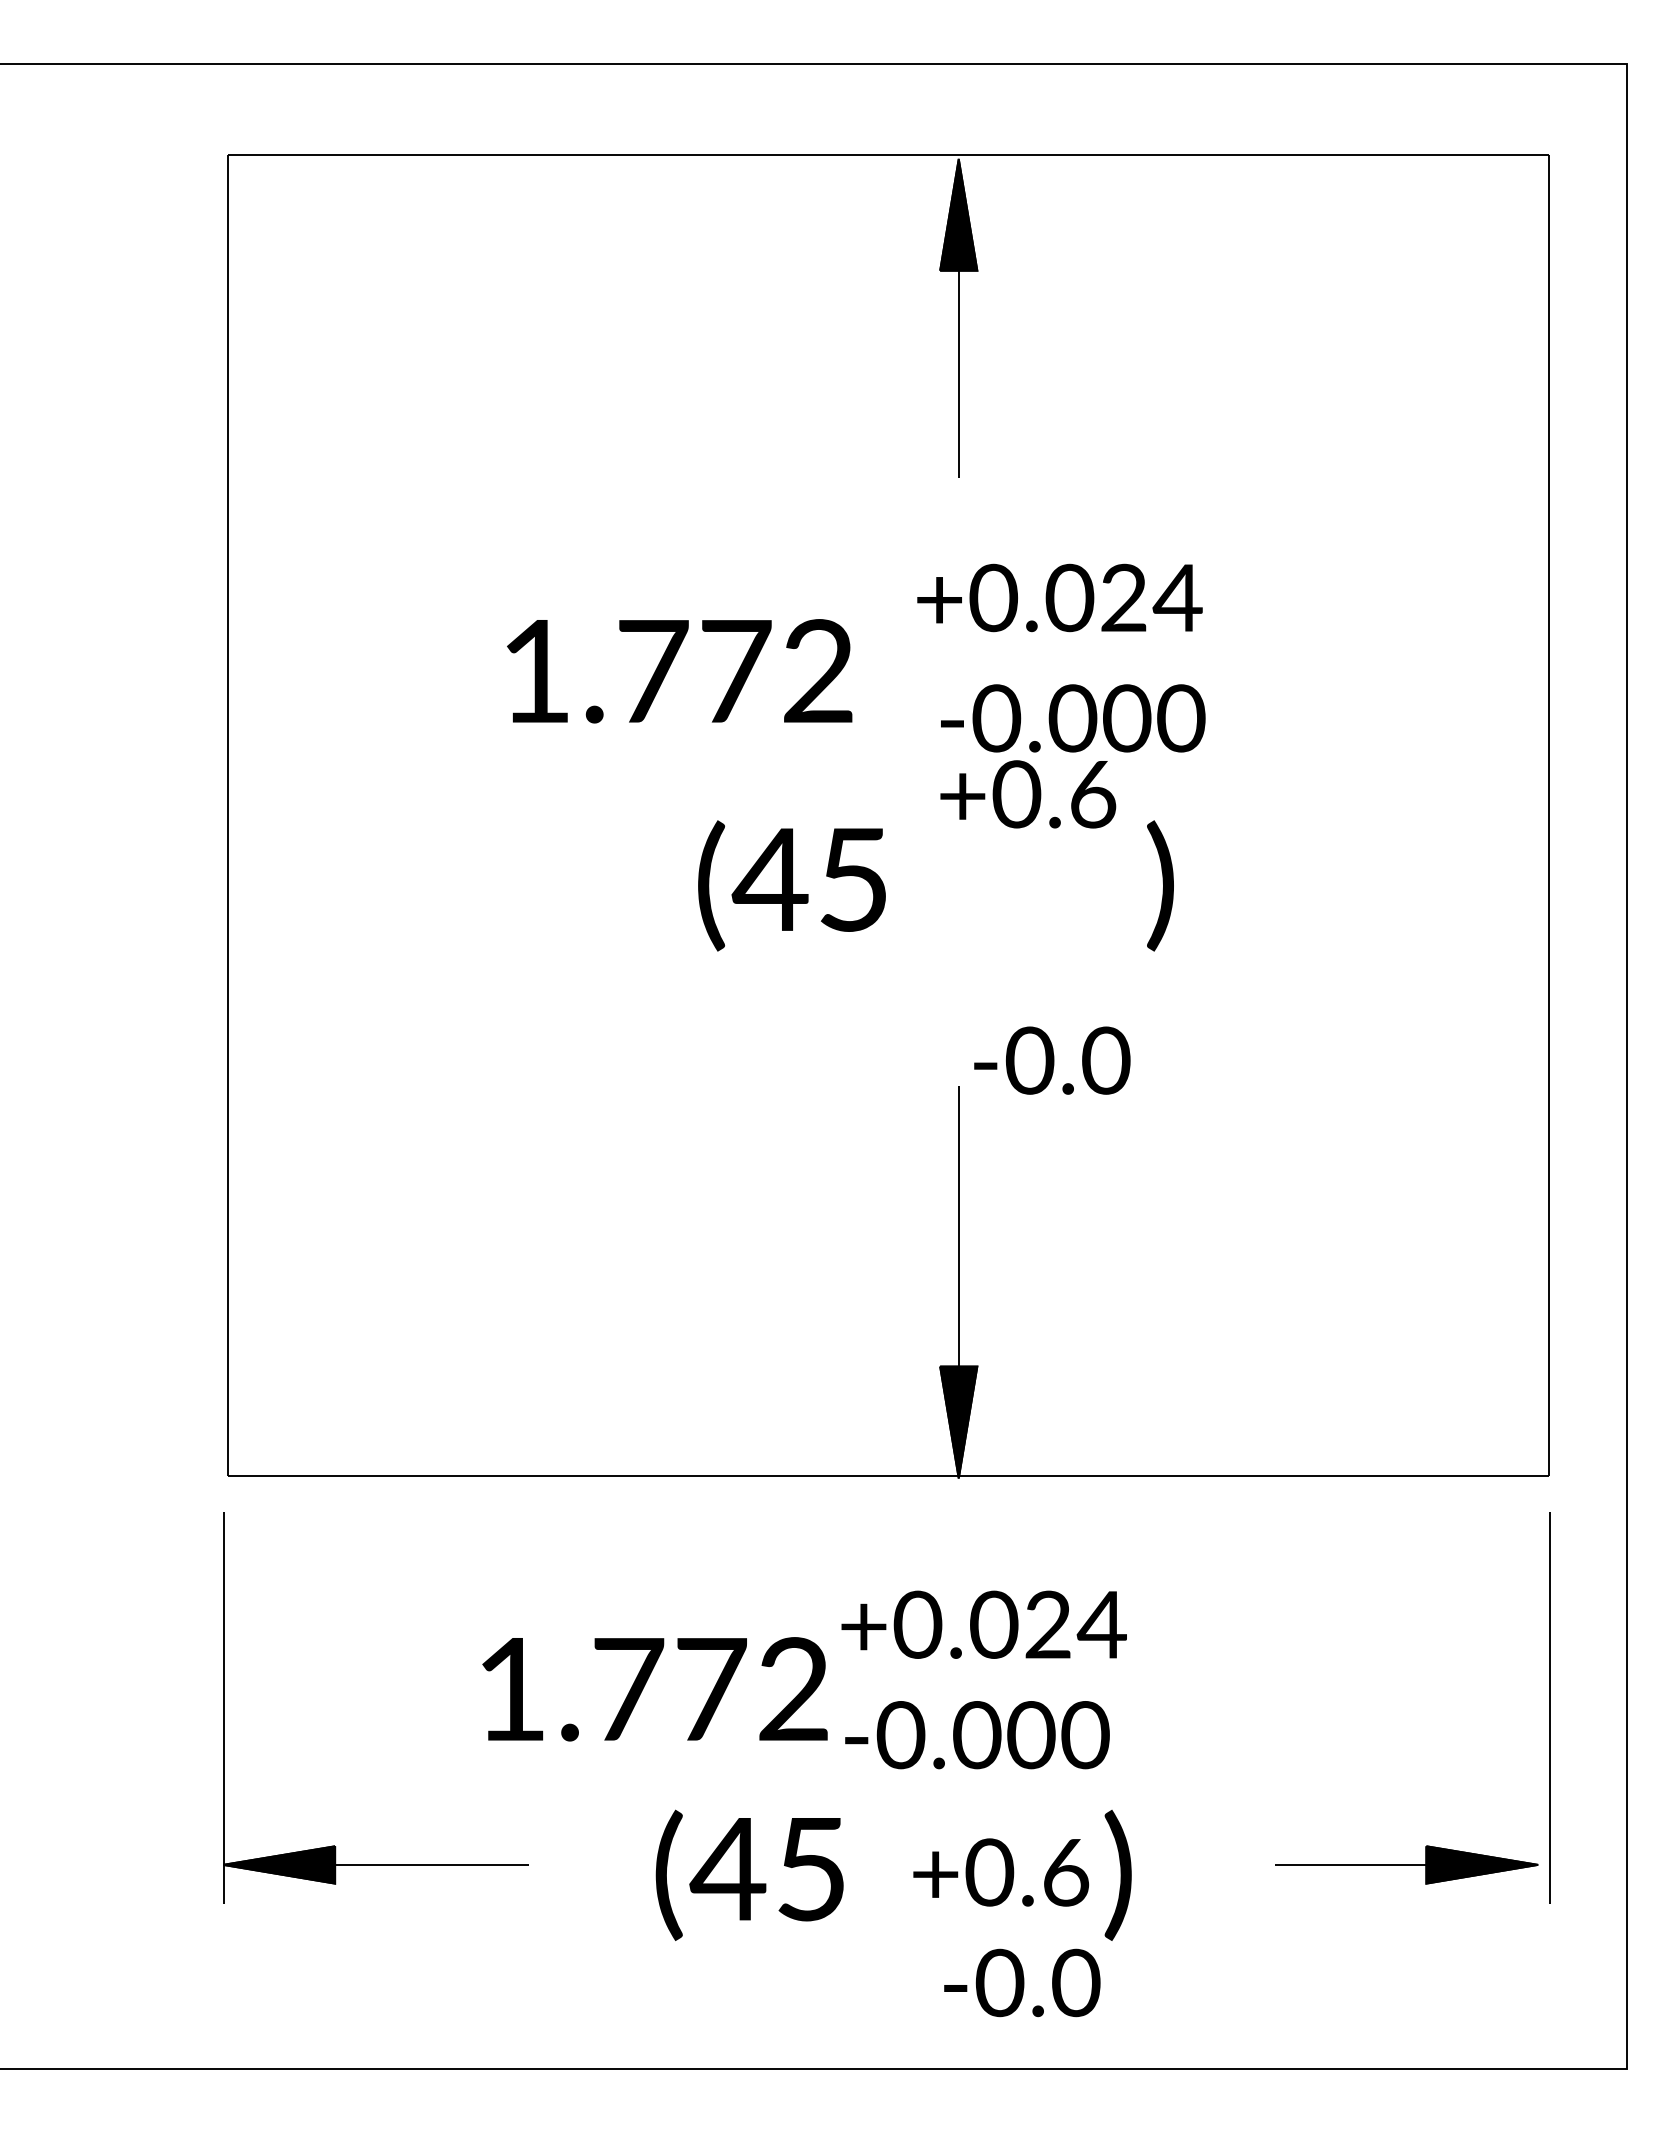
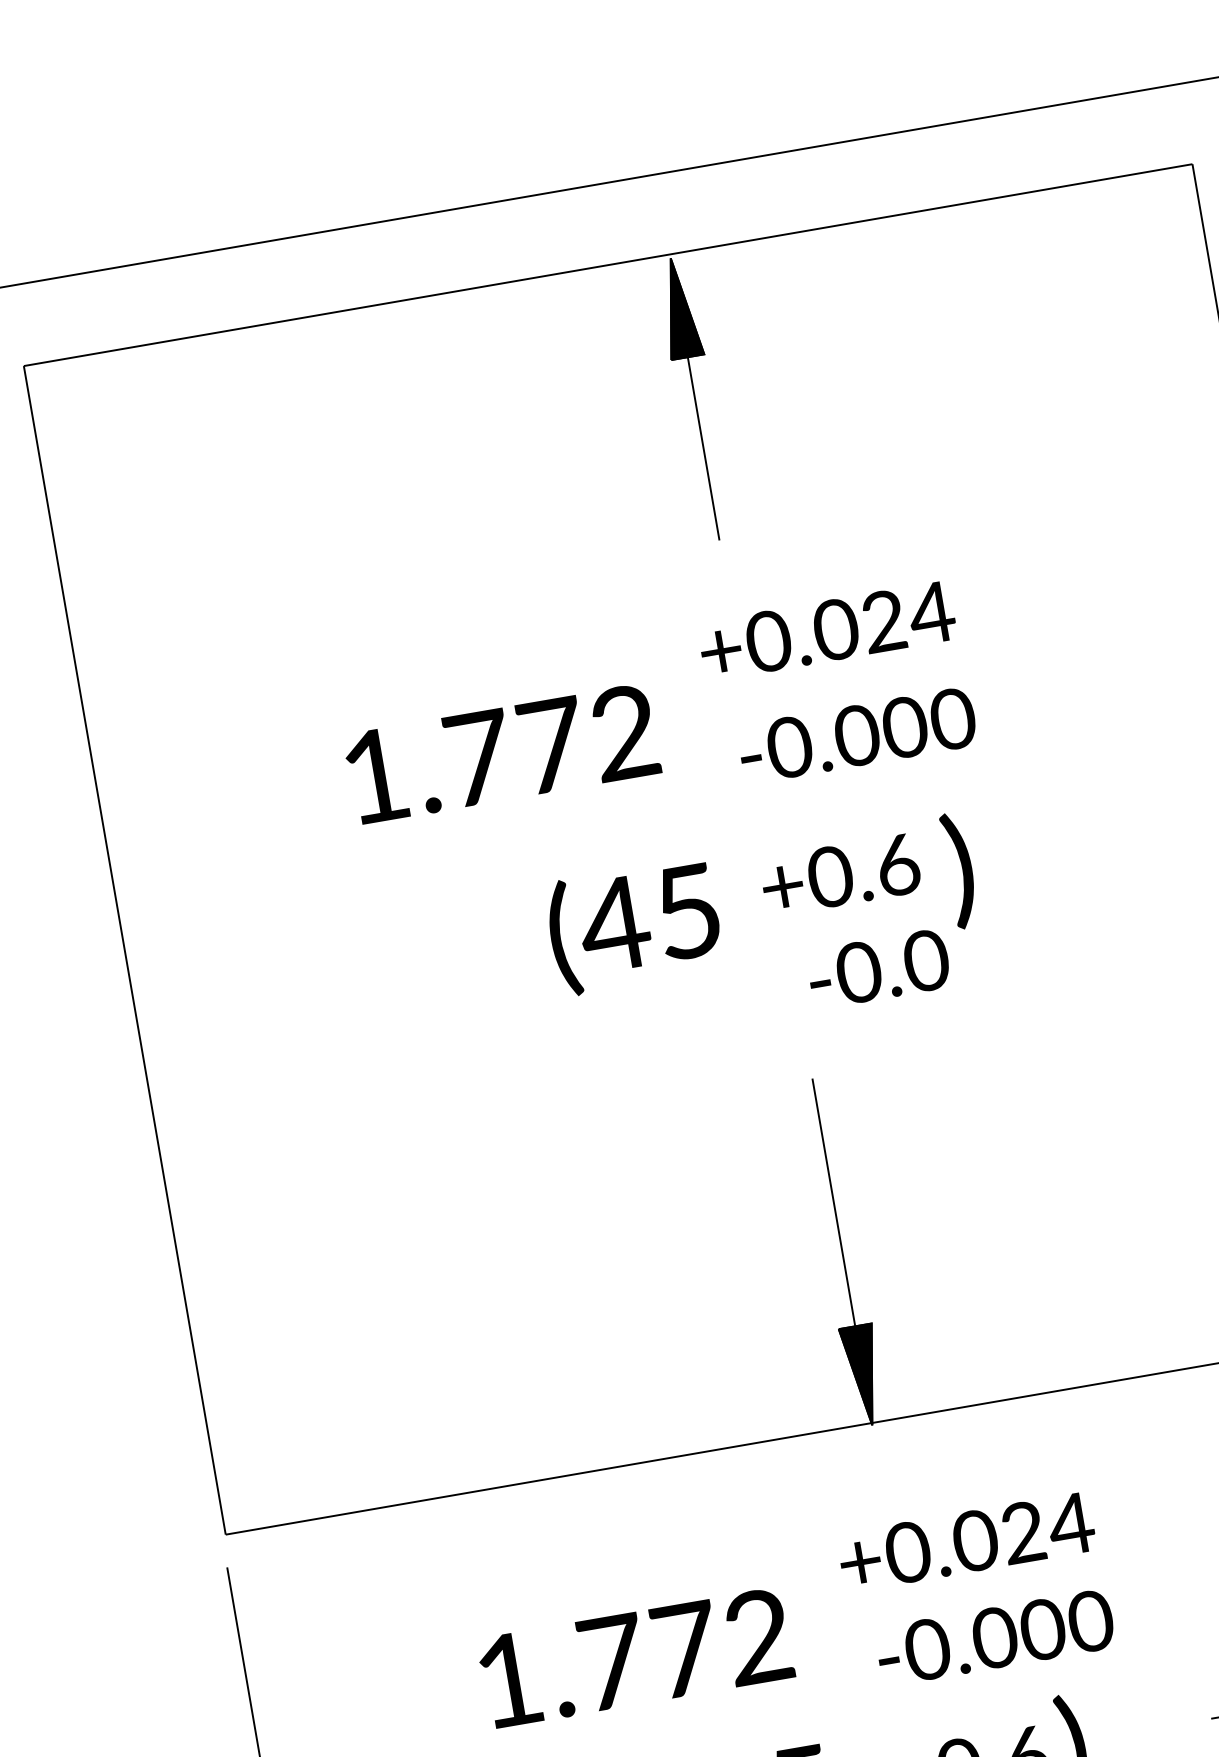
text: (1028, 794) -> (840, 875), moved
text: (1052, 1060) -> (878, 968), moved
text: (983, 1624) -> (966, 1542), moved
text: (977, 1735) -> (995, 1638), moved

